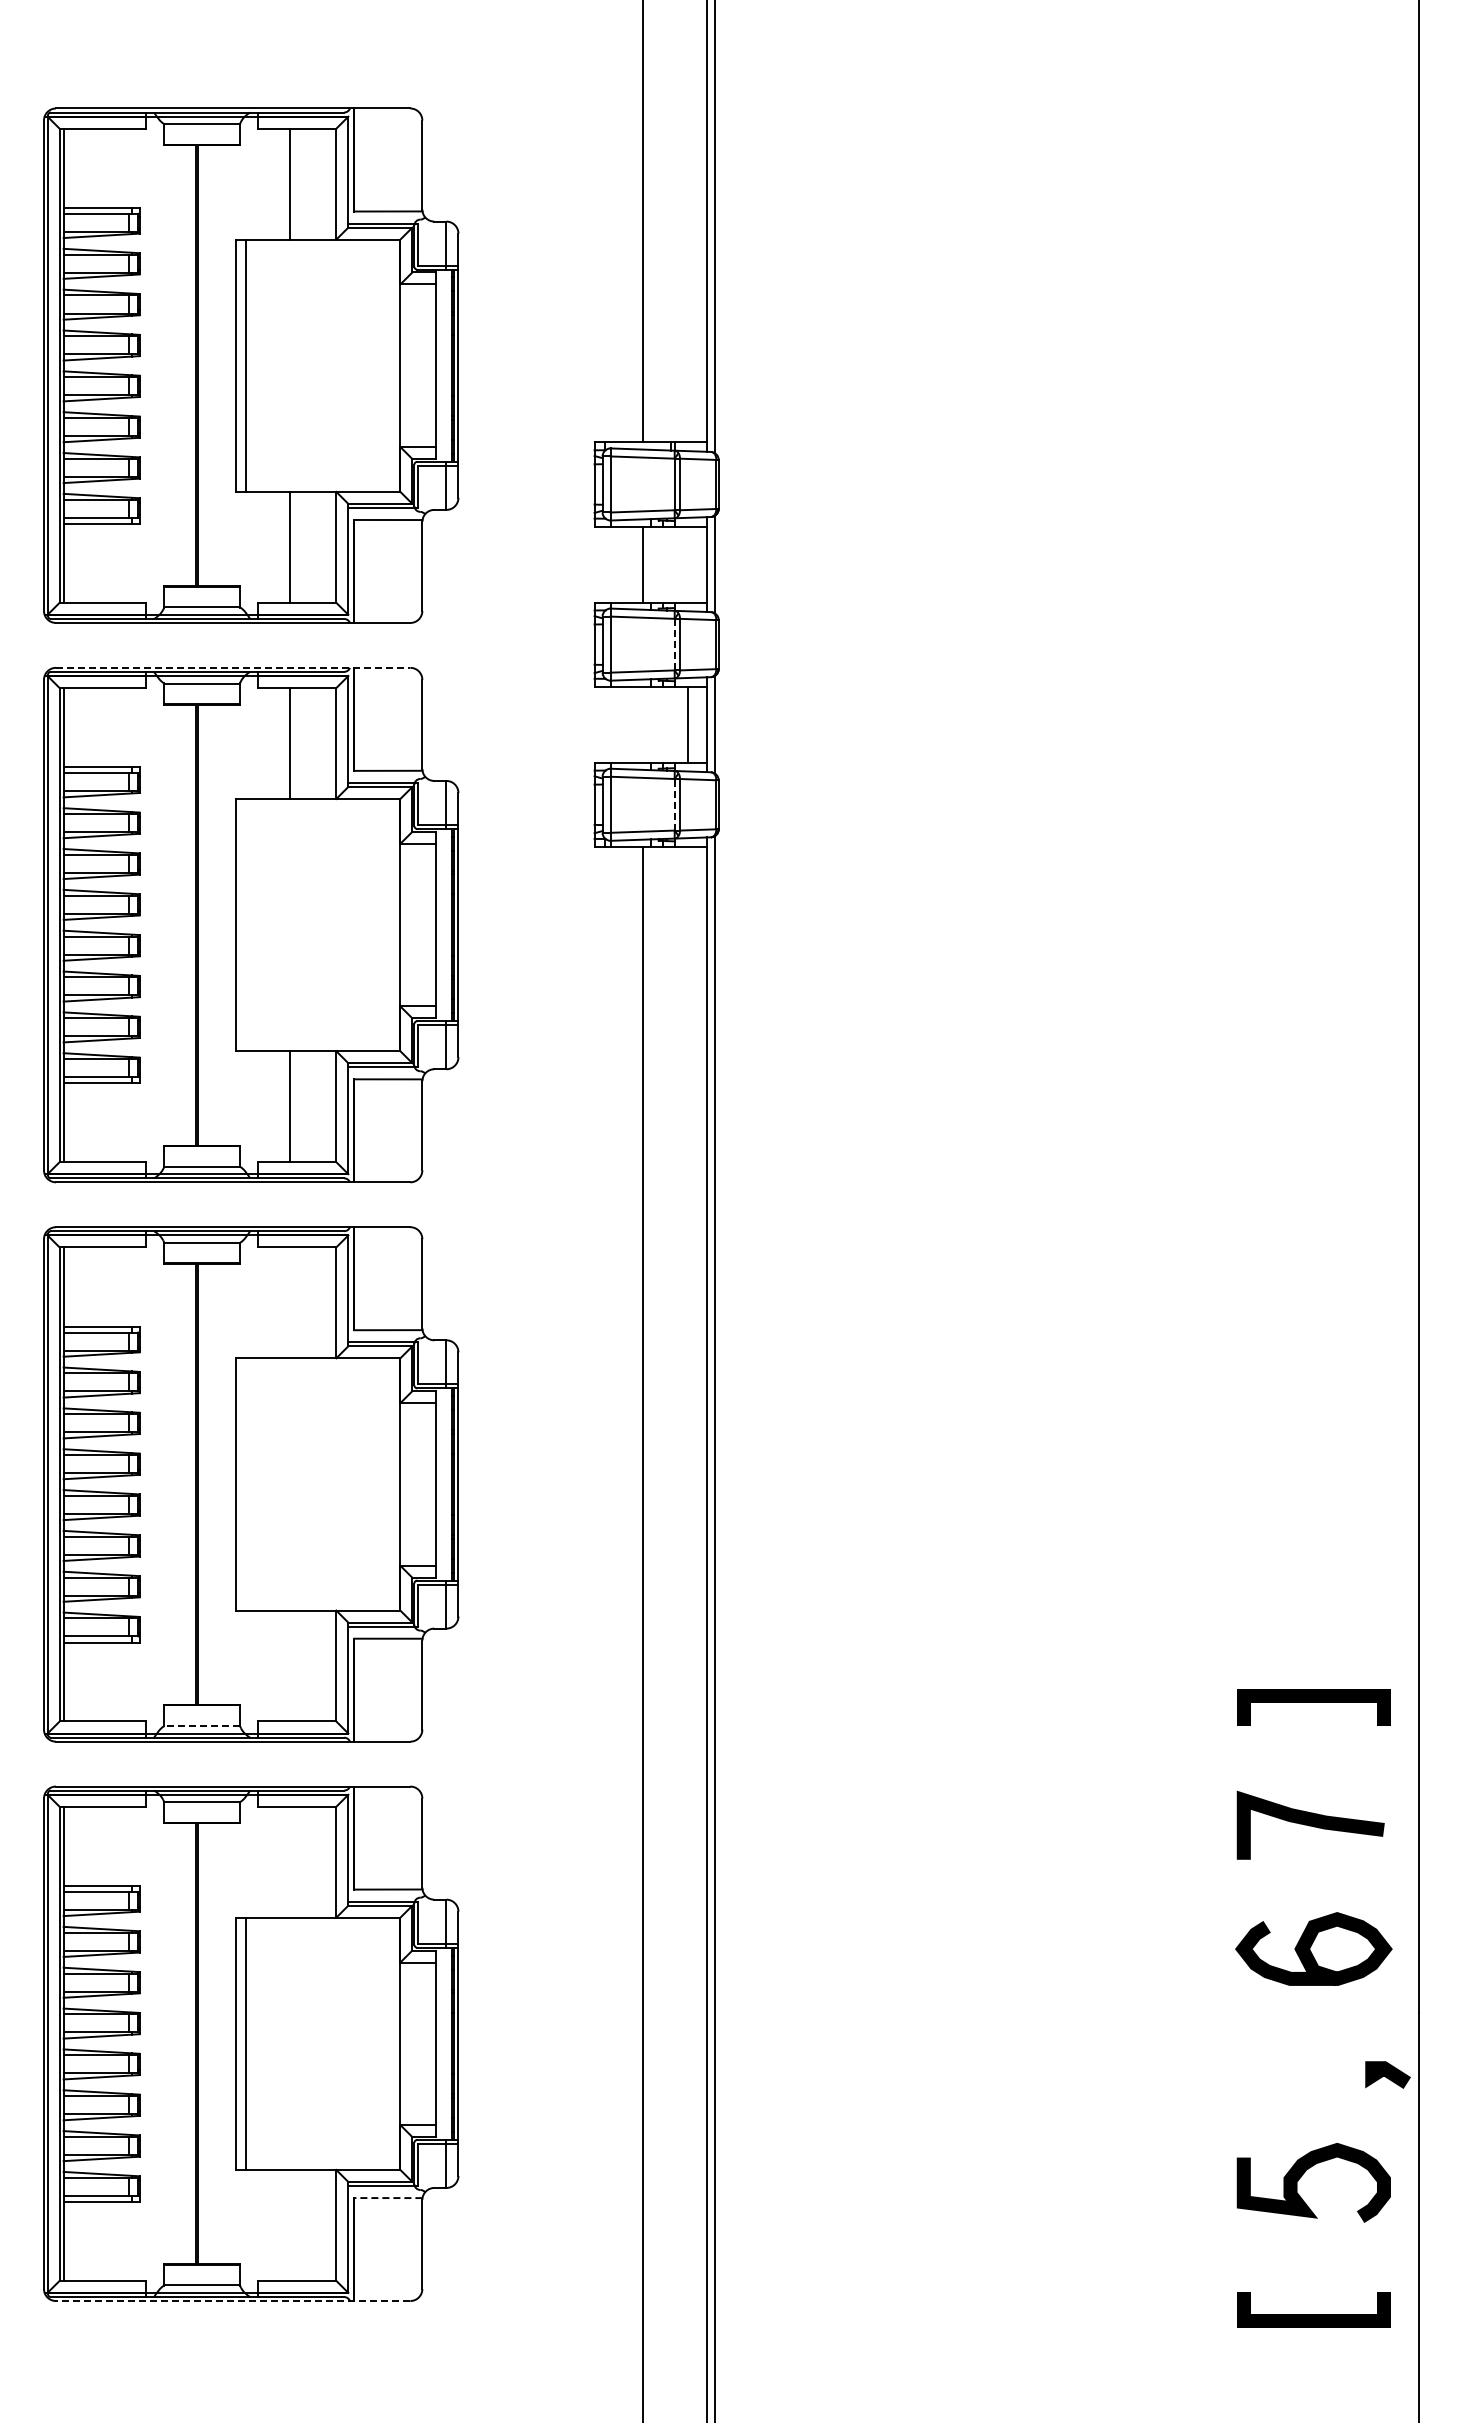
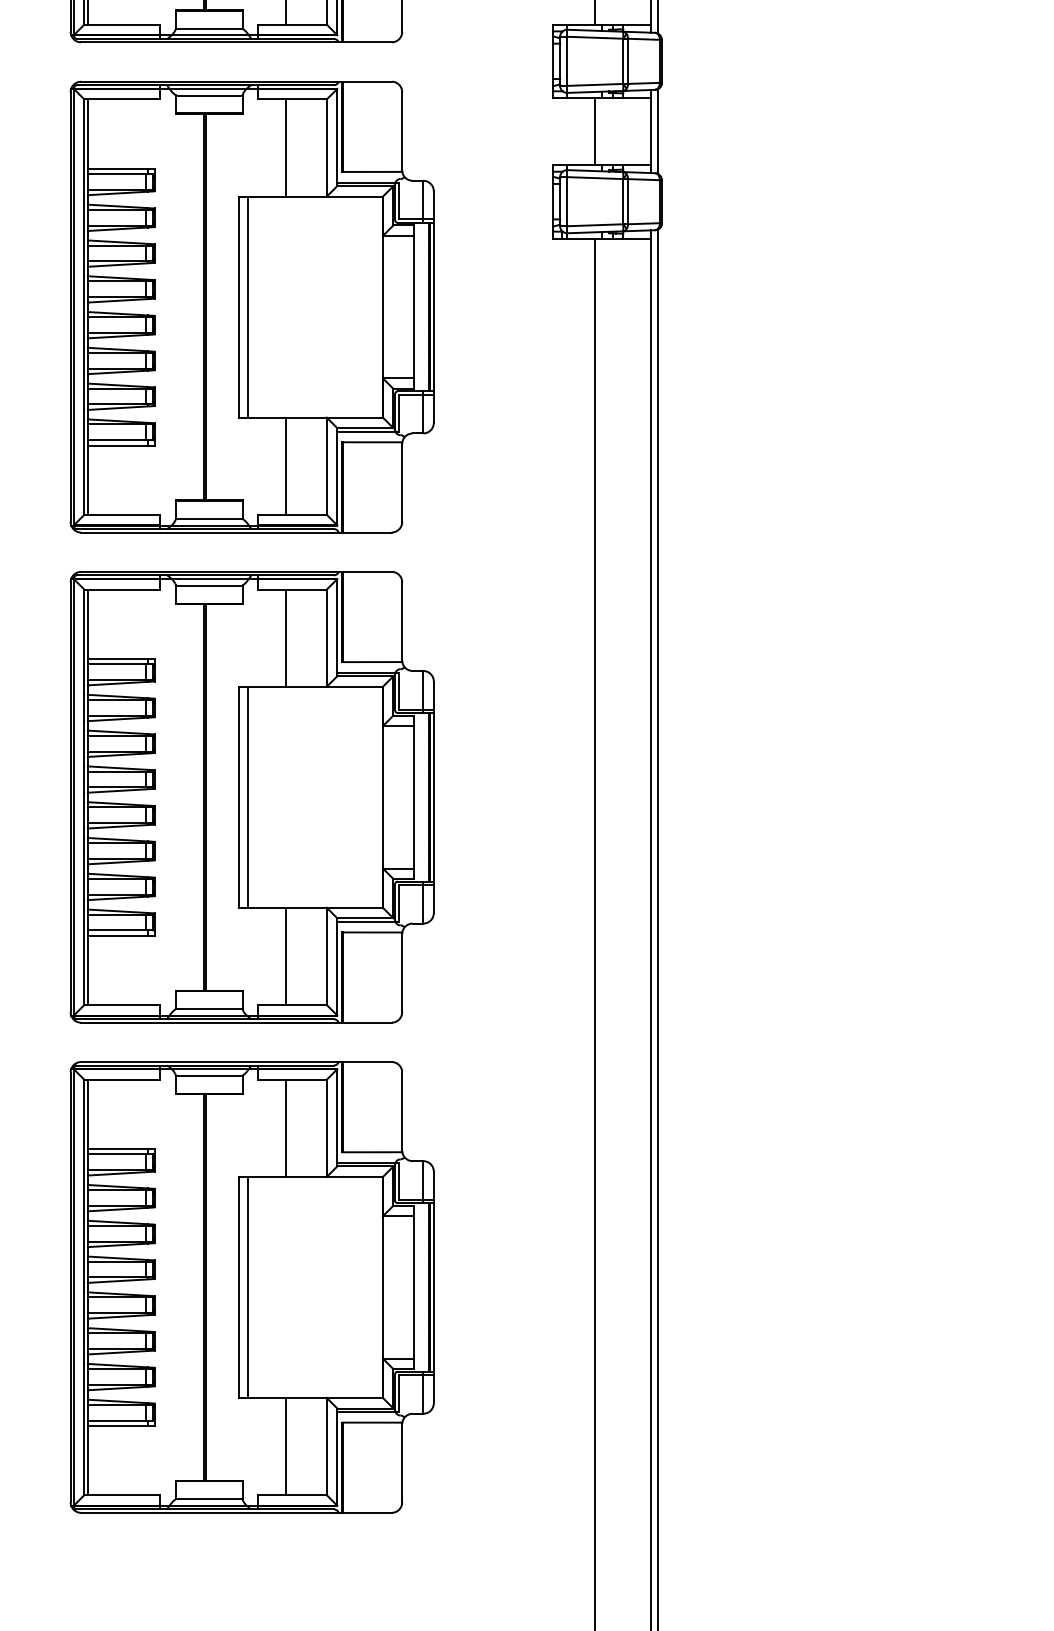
line: (674, 644) -> (623, 61), dashed -> solid
line: (233, 667) -> (236, 81), dashed -> solid
line: (687, 724) -> (595, 131), moved
line: (674, 804) -> (623, 201), dashed -> solid
line: (246, 924) -> (248, 306), added
line: (290, 1302) -> (286, 637), added
line: (246, 1484) -> (248, 797), added
line: (290, 1665) -> (286, 955), added
line: (201, 1725) -> (208, 1008), dashed -> solid
line: (290, 1861) -> (286, 1127), added
line: (387, 2198) -> (371, 1423), dashed -> solid
line: (290, 2224) -> (286, 1445), added
line: (232, 2301) -> (235, 1513), dashed -> solid

